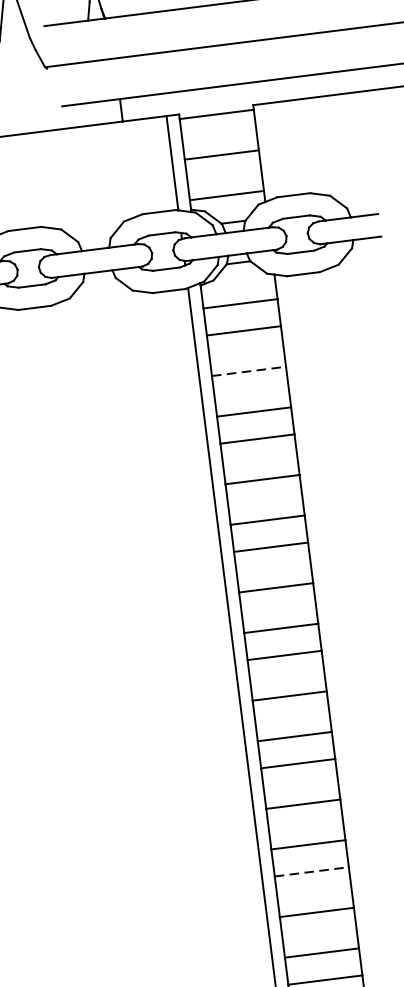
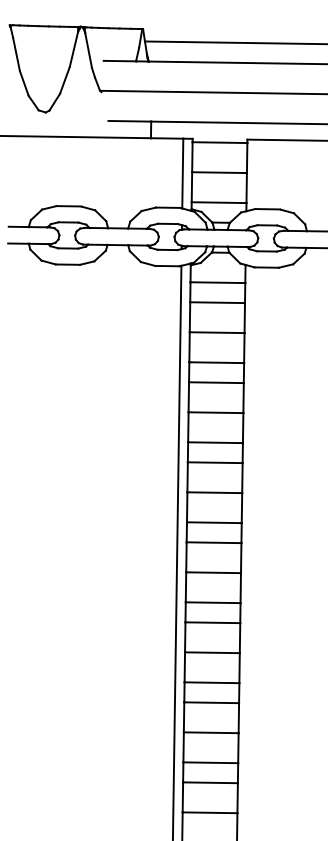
line: (249, 371) -> (217, 332), dashed -> solid
line: (312, 871) -> (212, 702), dashed -> solid

